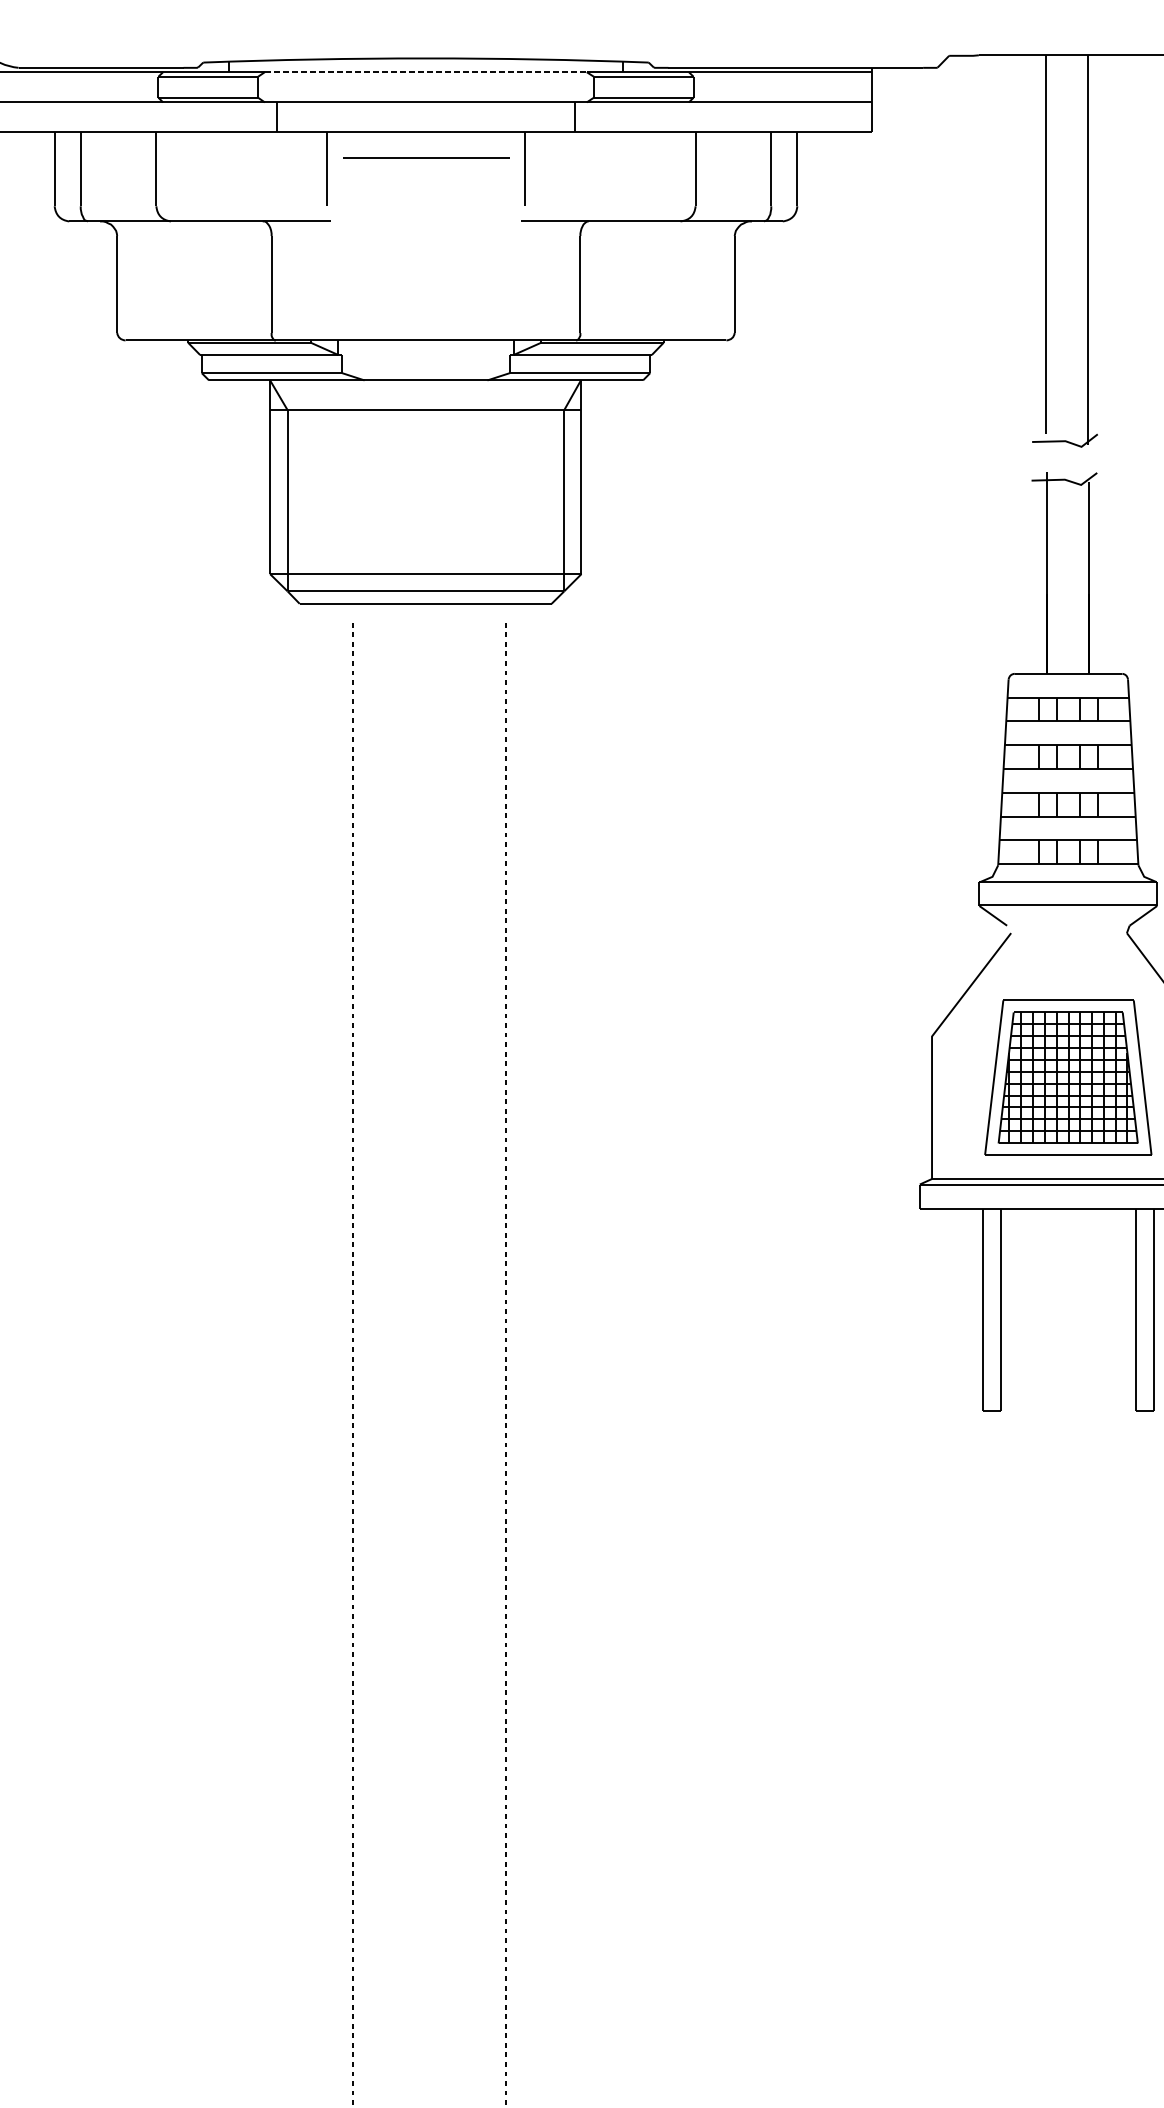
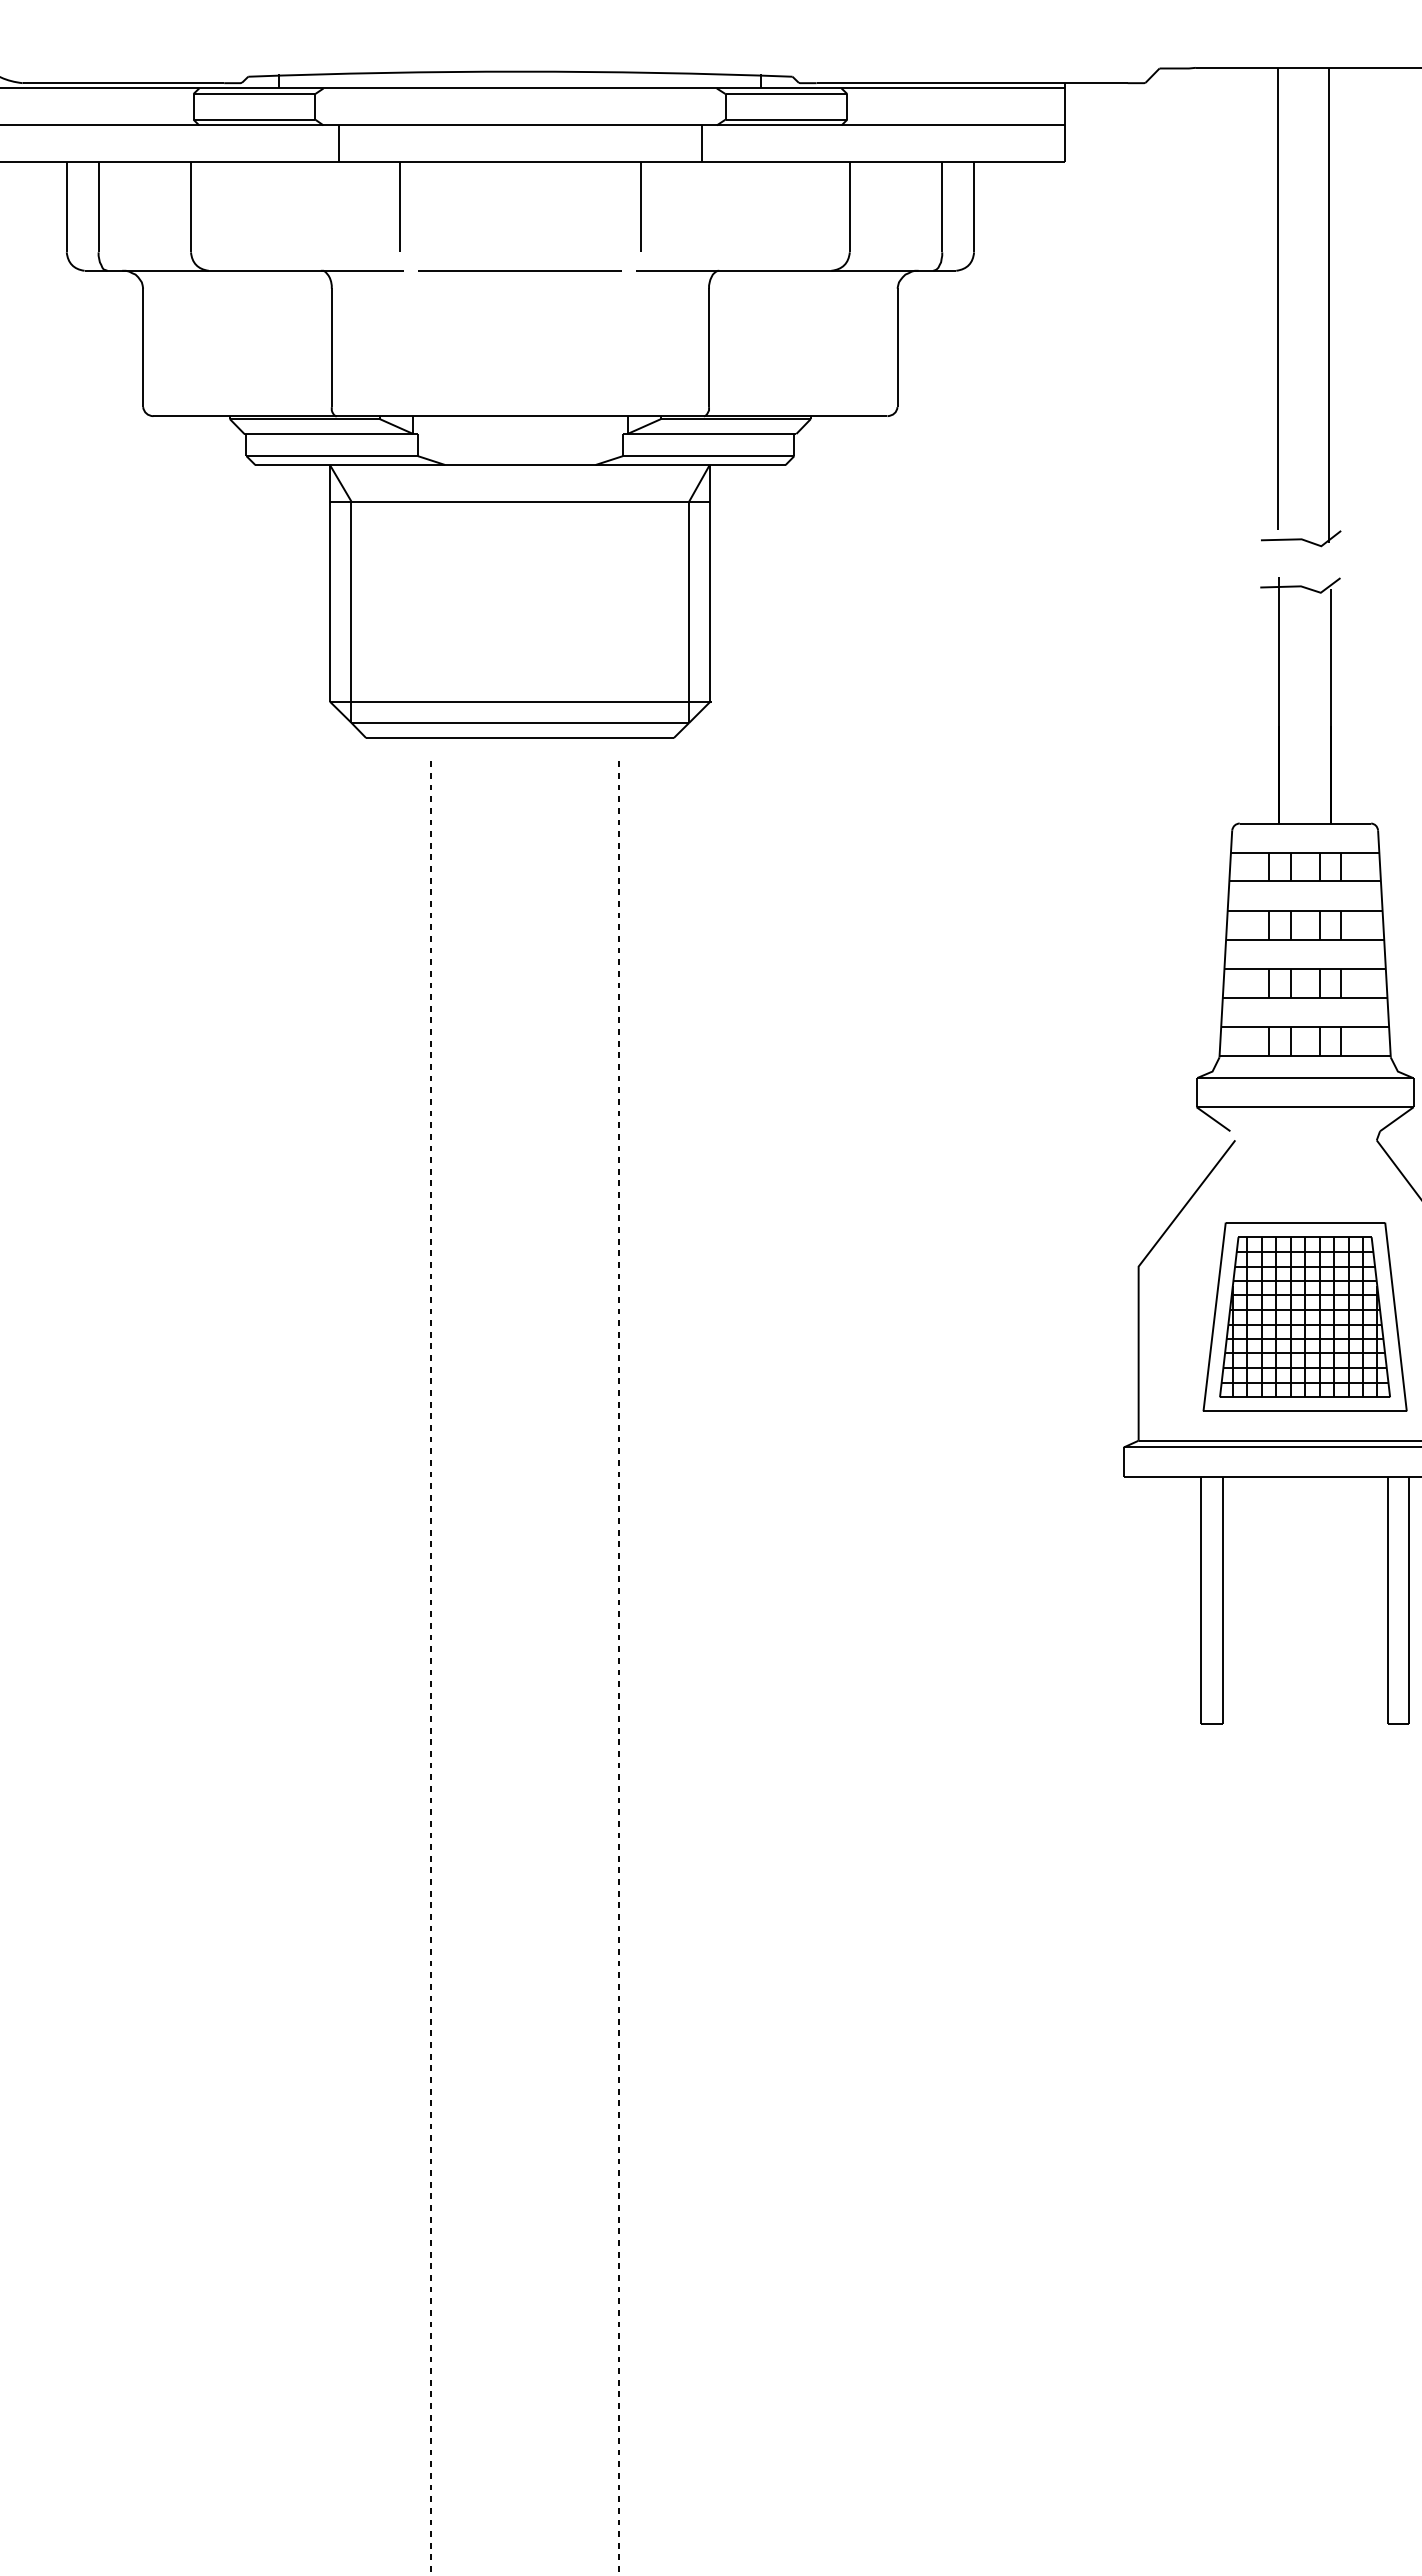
line: (426, 72) -> (520, 88), dashed -> solid
line: (425, 158) -> (519, 270), moved

